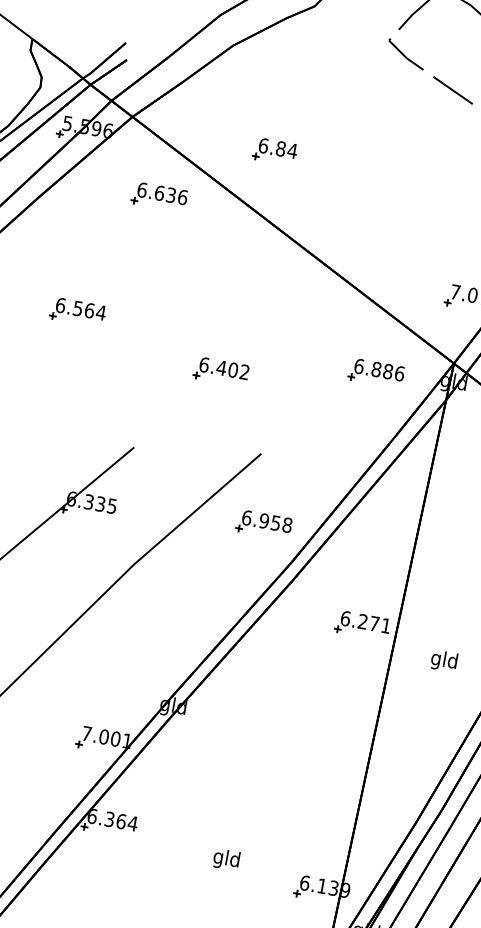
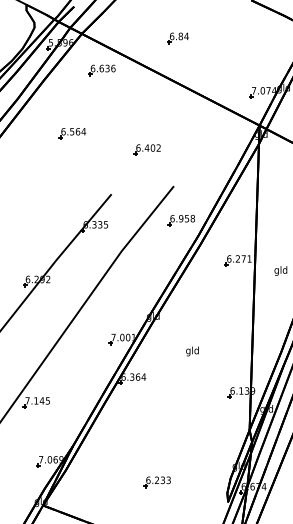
part: (273, 151) -> (177, 38), moved
part: (375, 374) -> (222, 137), removed
text: (226, 859) -> (192, 351), moved

